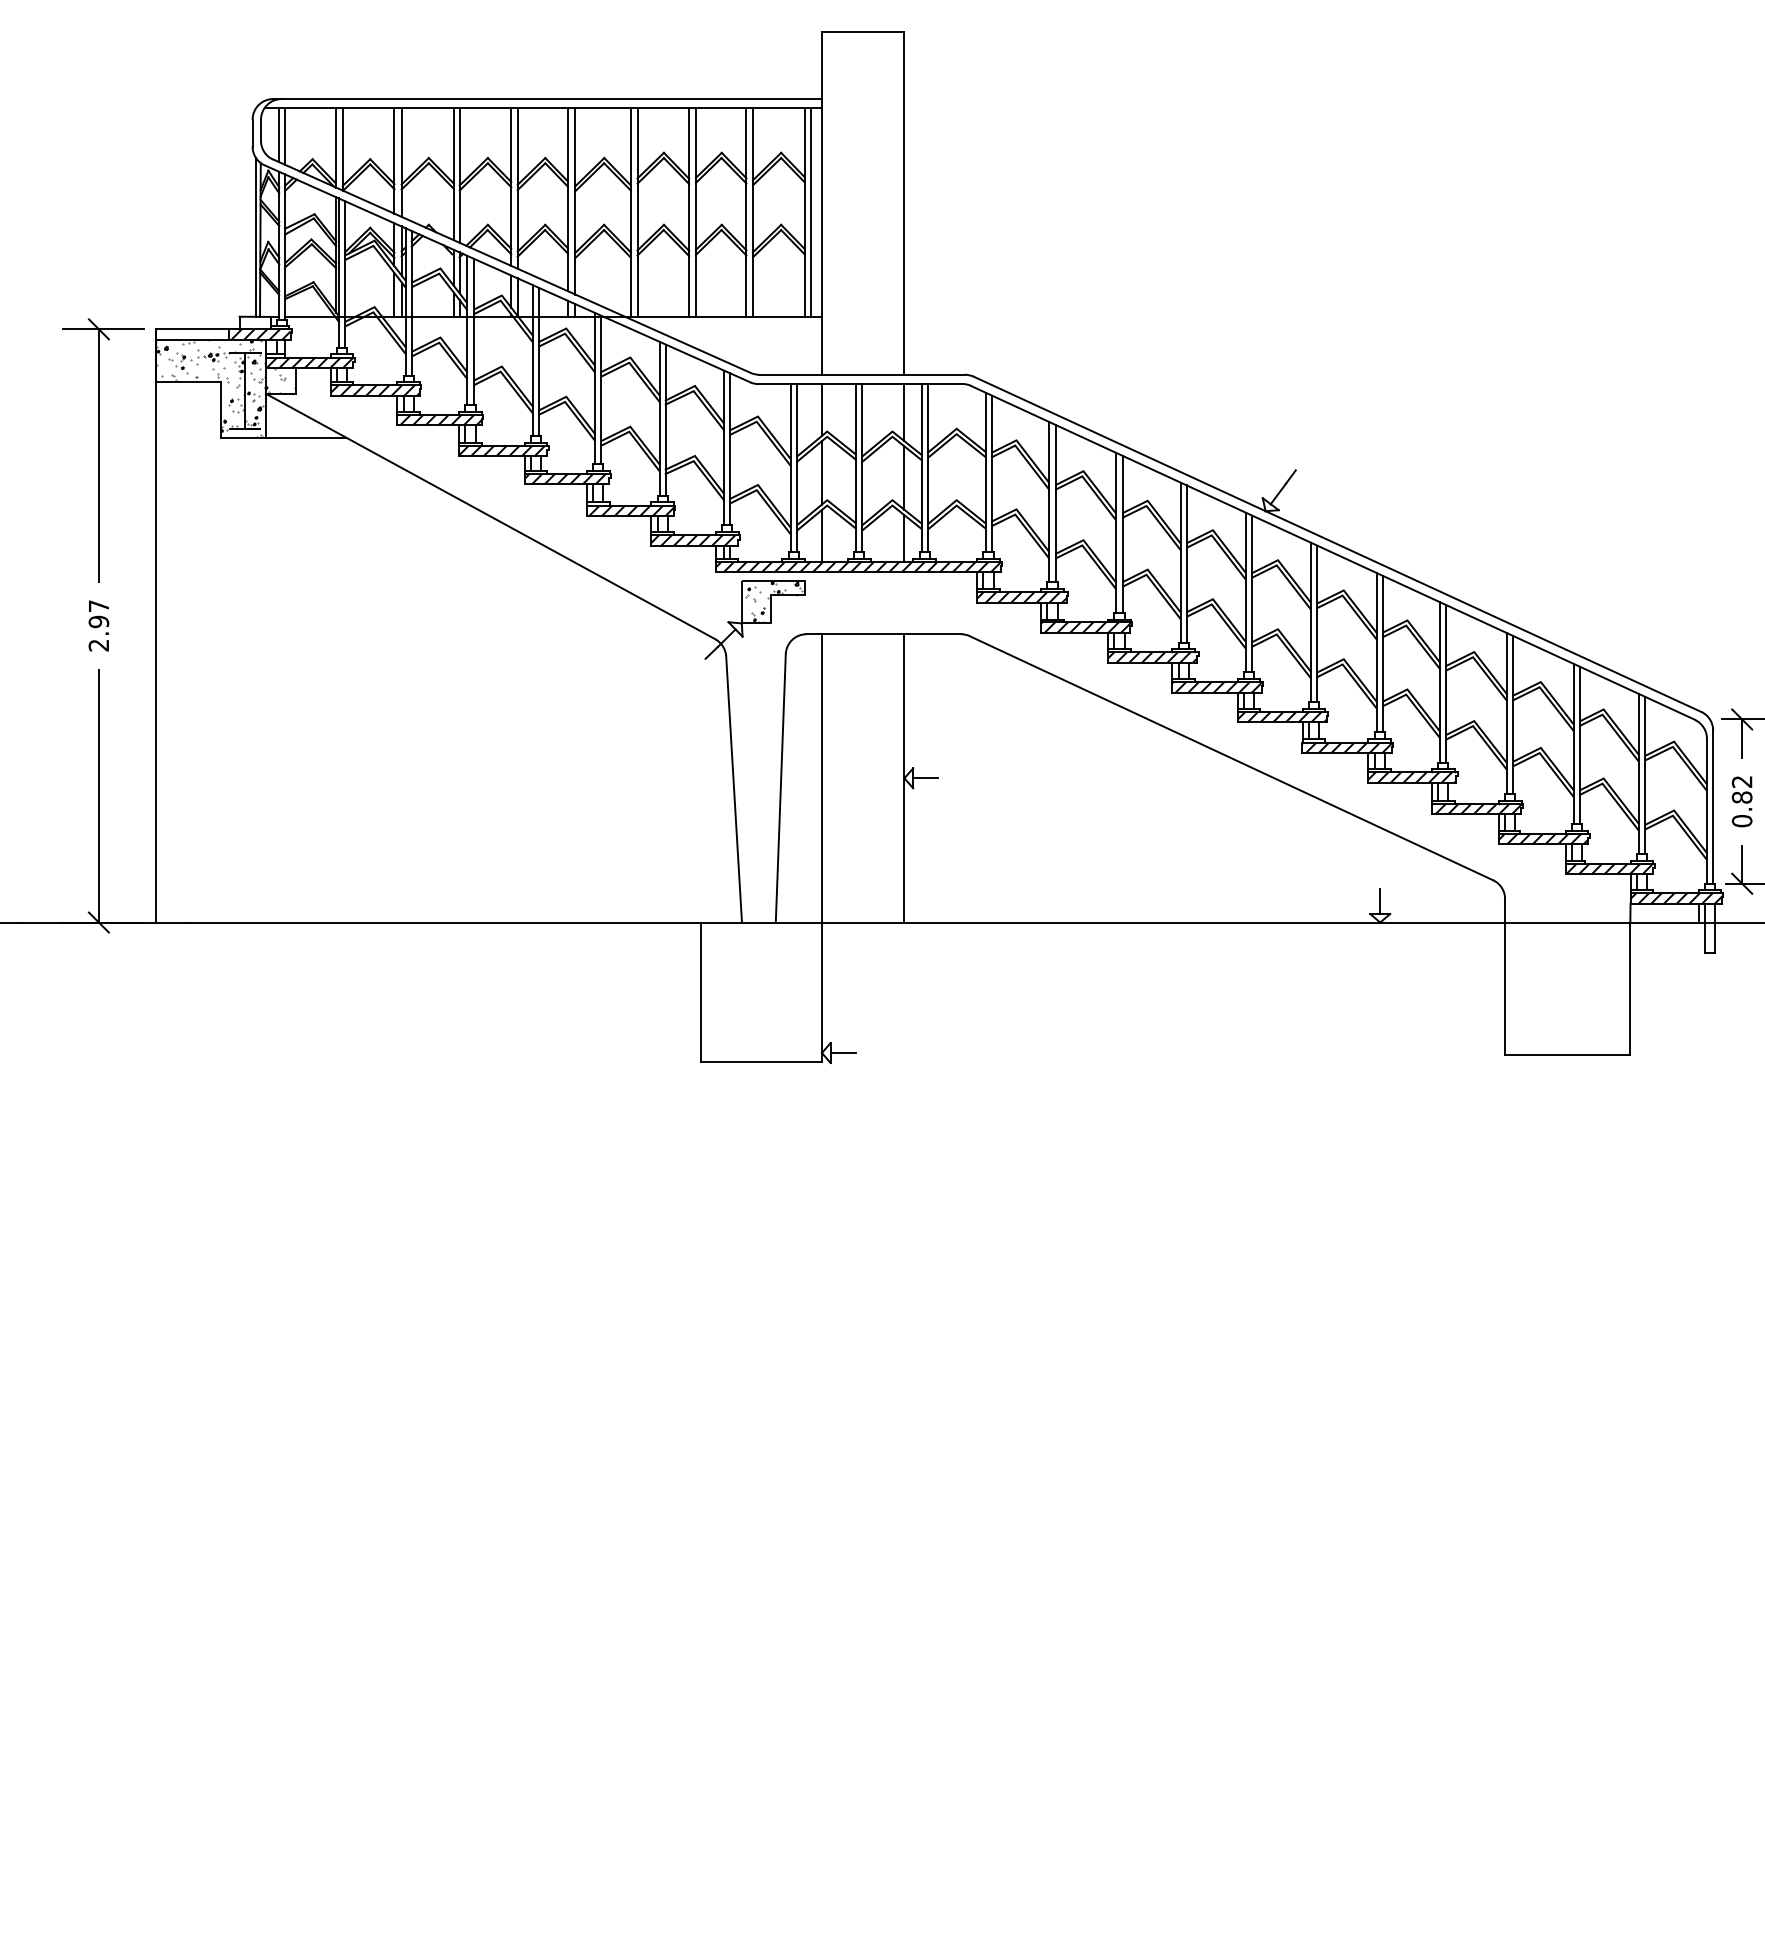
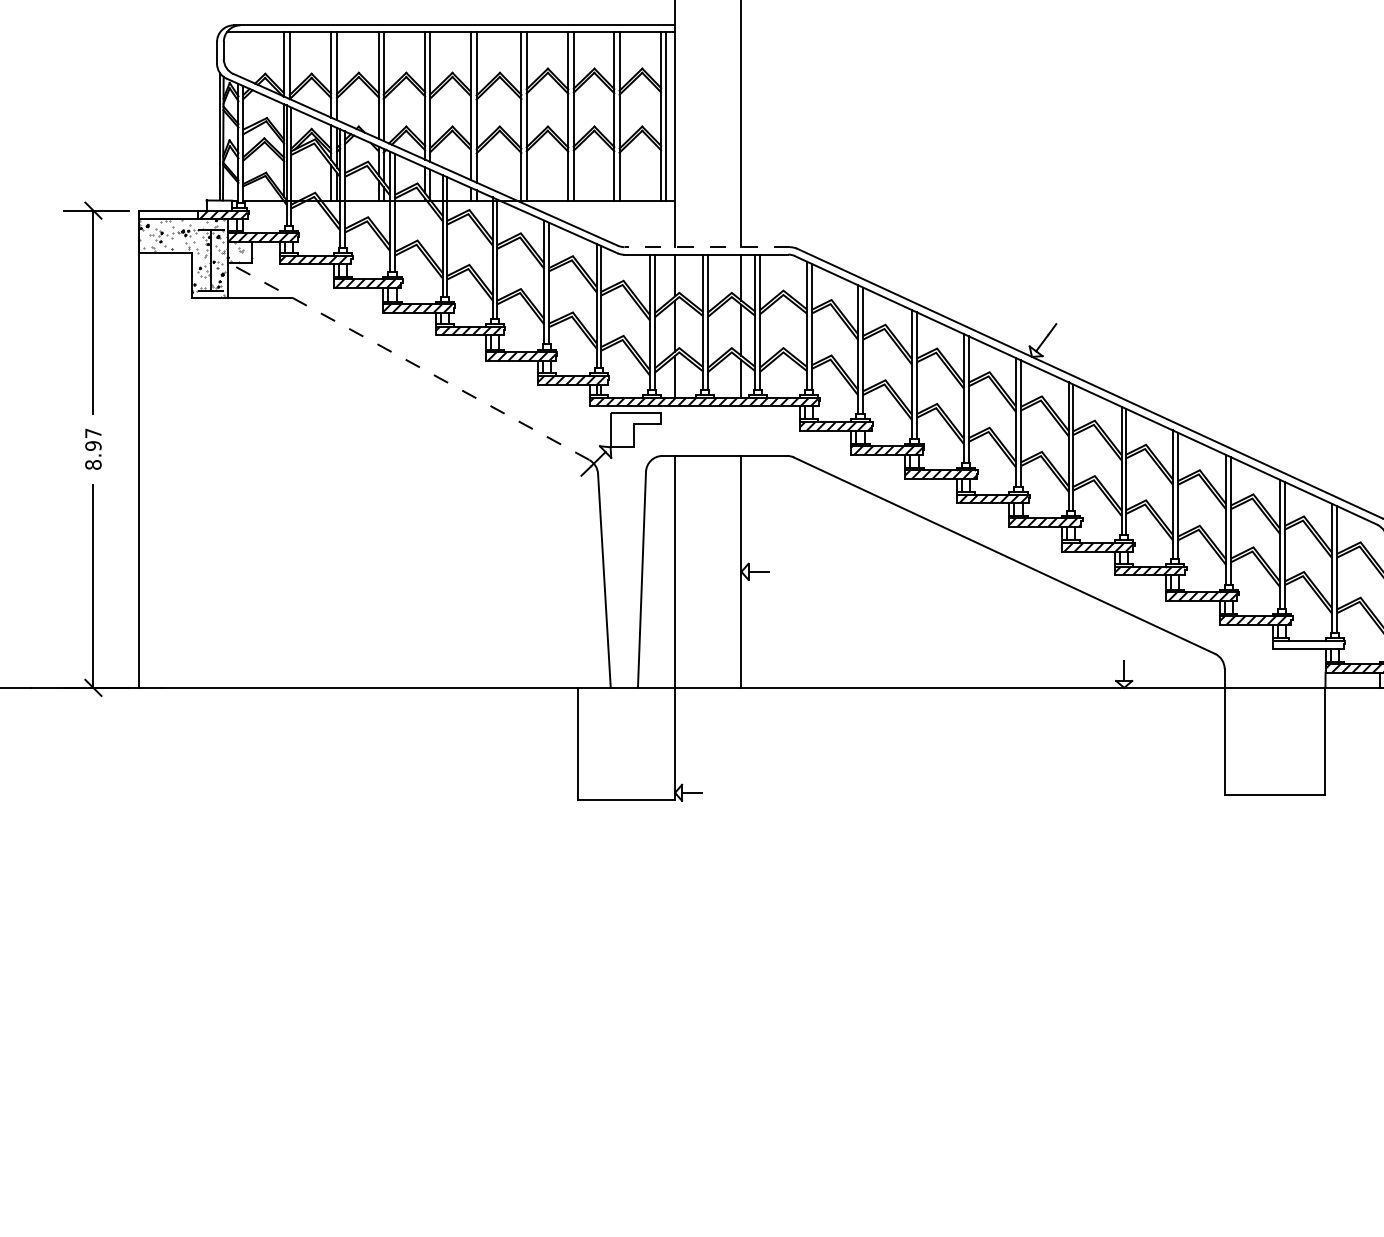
line: (279, 134) -> (238, 53), removed
line: (285, 135) -> (243, 54), removed
line: (862, 374) -> (707, 246), solid -> dashed
line: (490, 516) -> (408, 361), solid -> dashed
hatch: (774, 602) -> (636, 430), removed
text: (98, 645) -> (93, 464), 2.97 -> 8.97
hatch: (1609, 868) -> (1308, 644), removed

